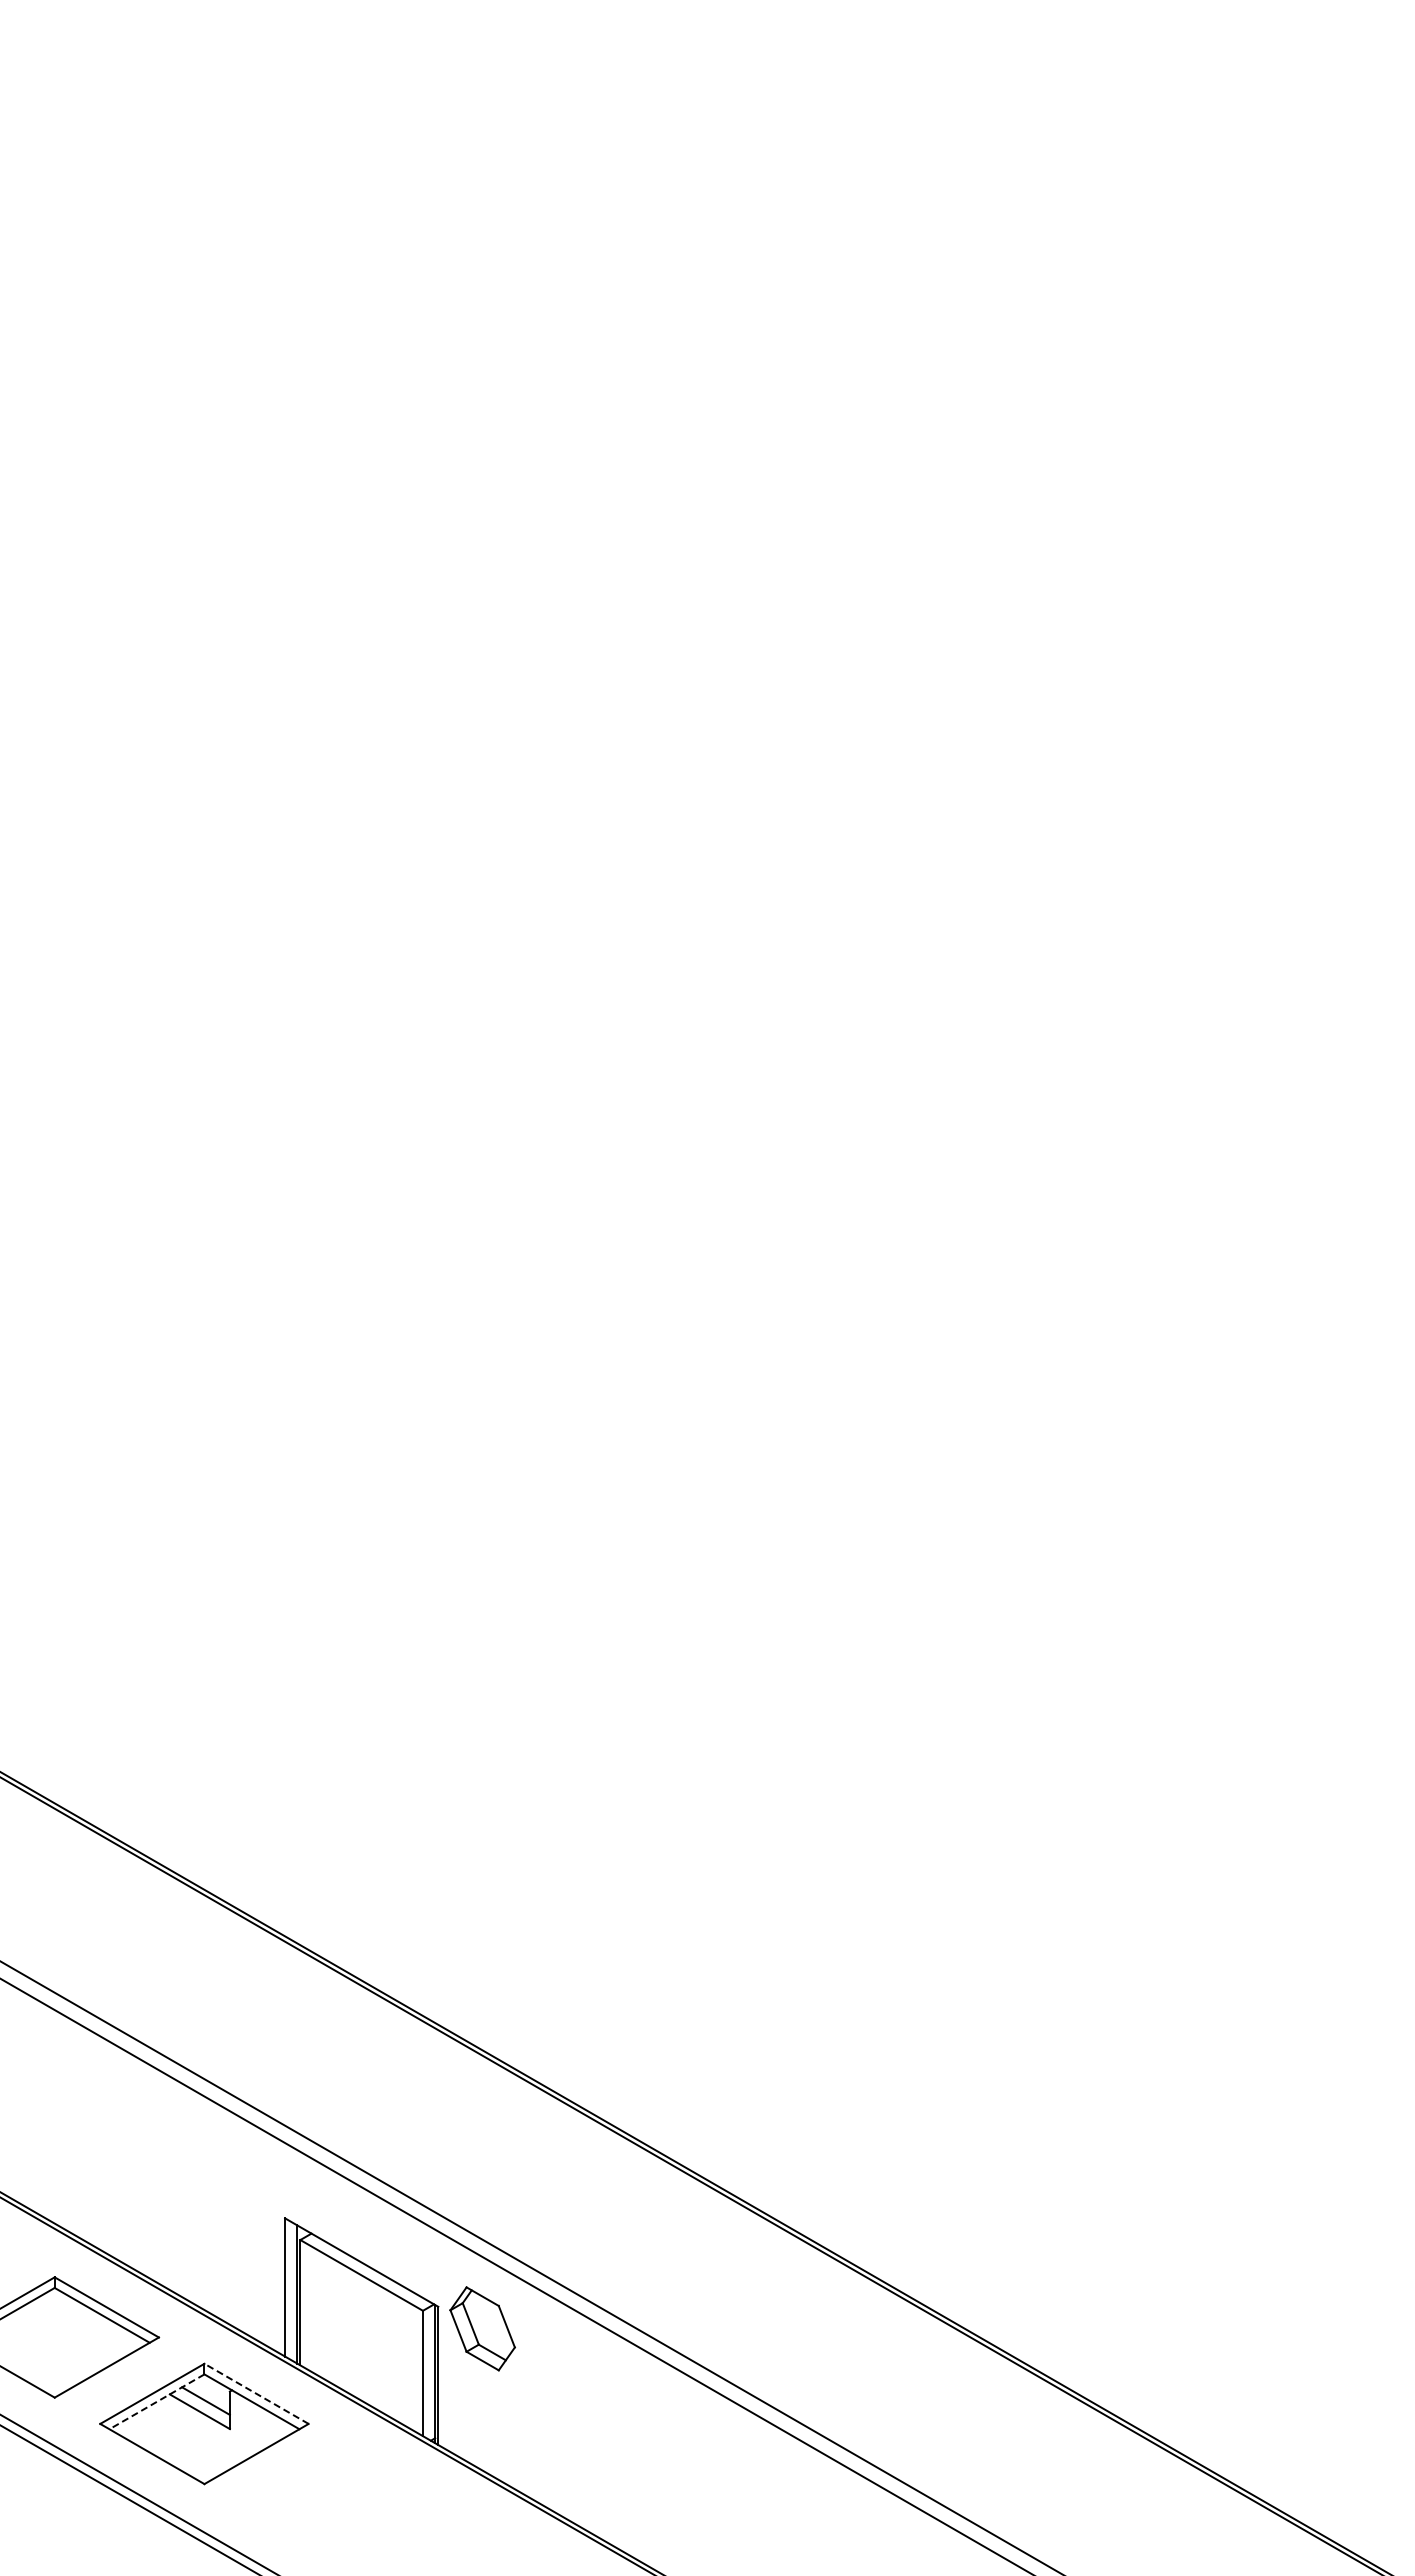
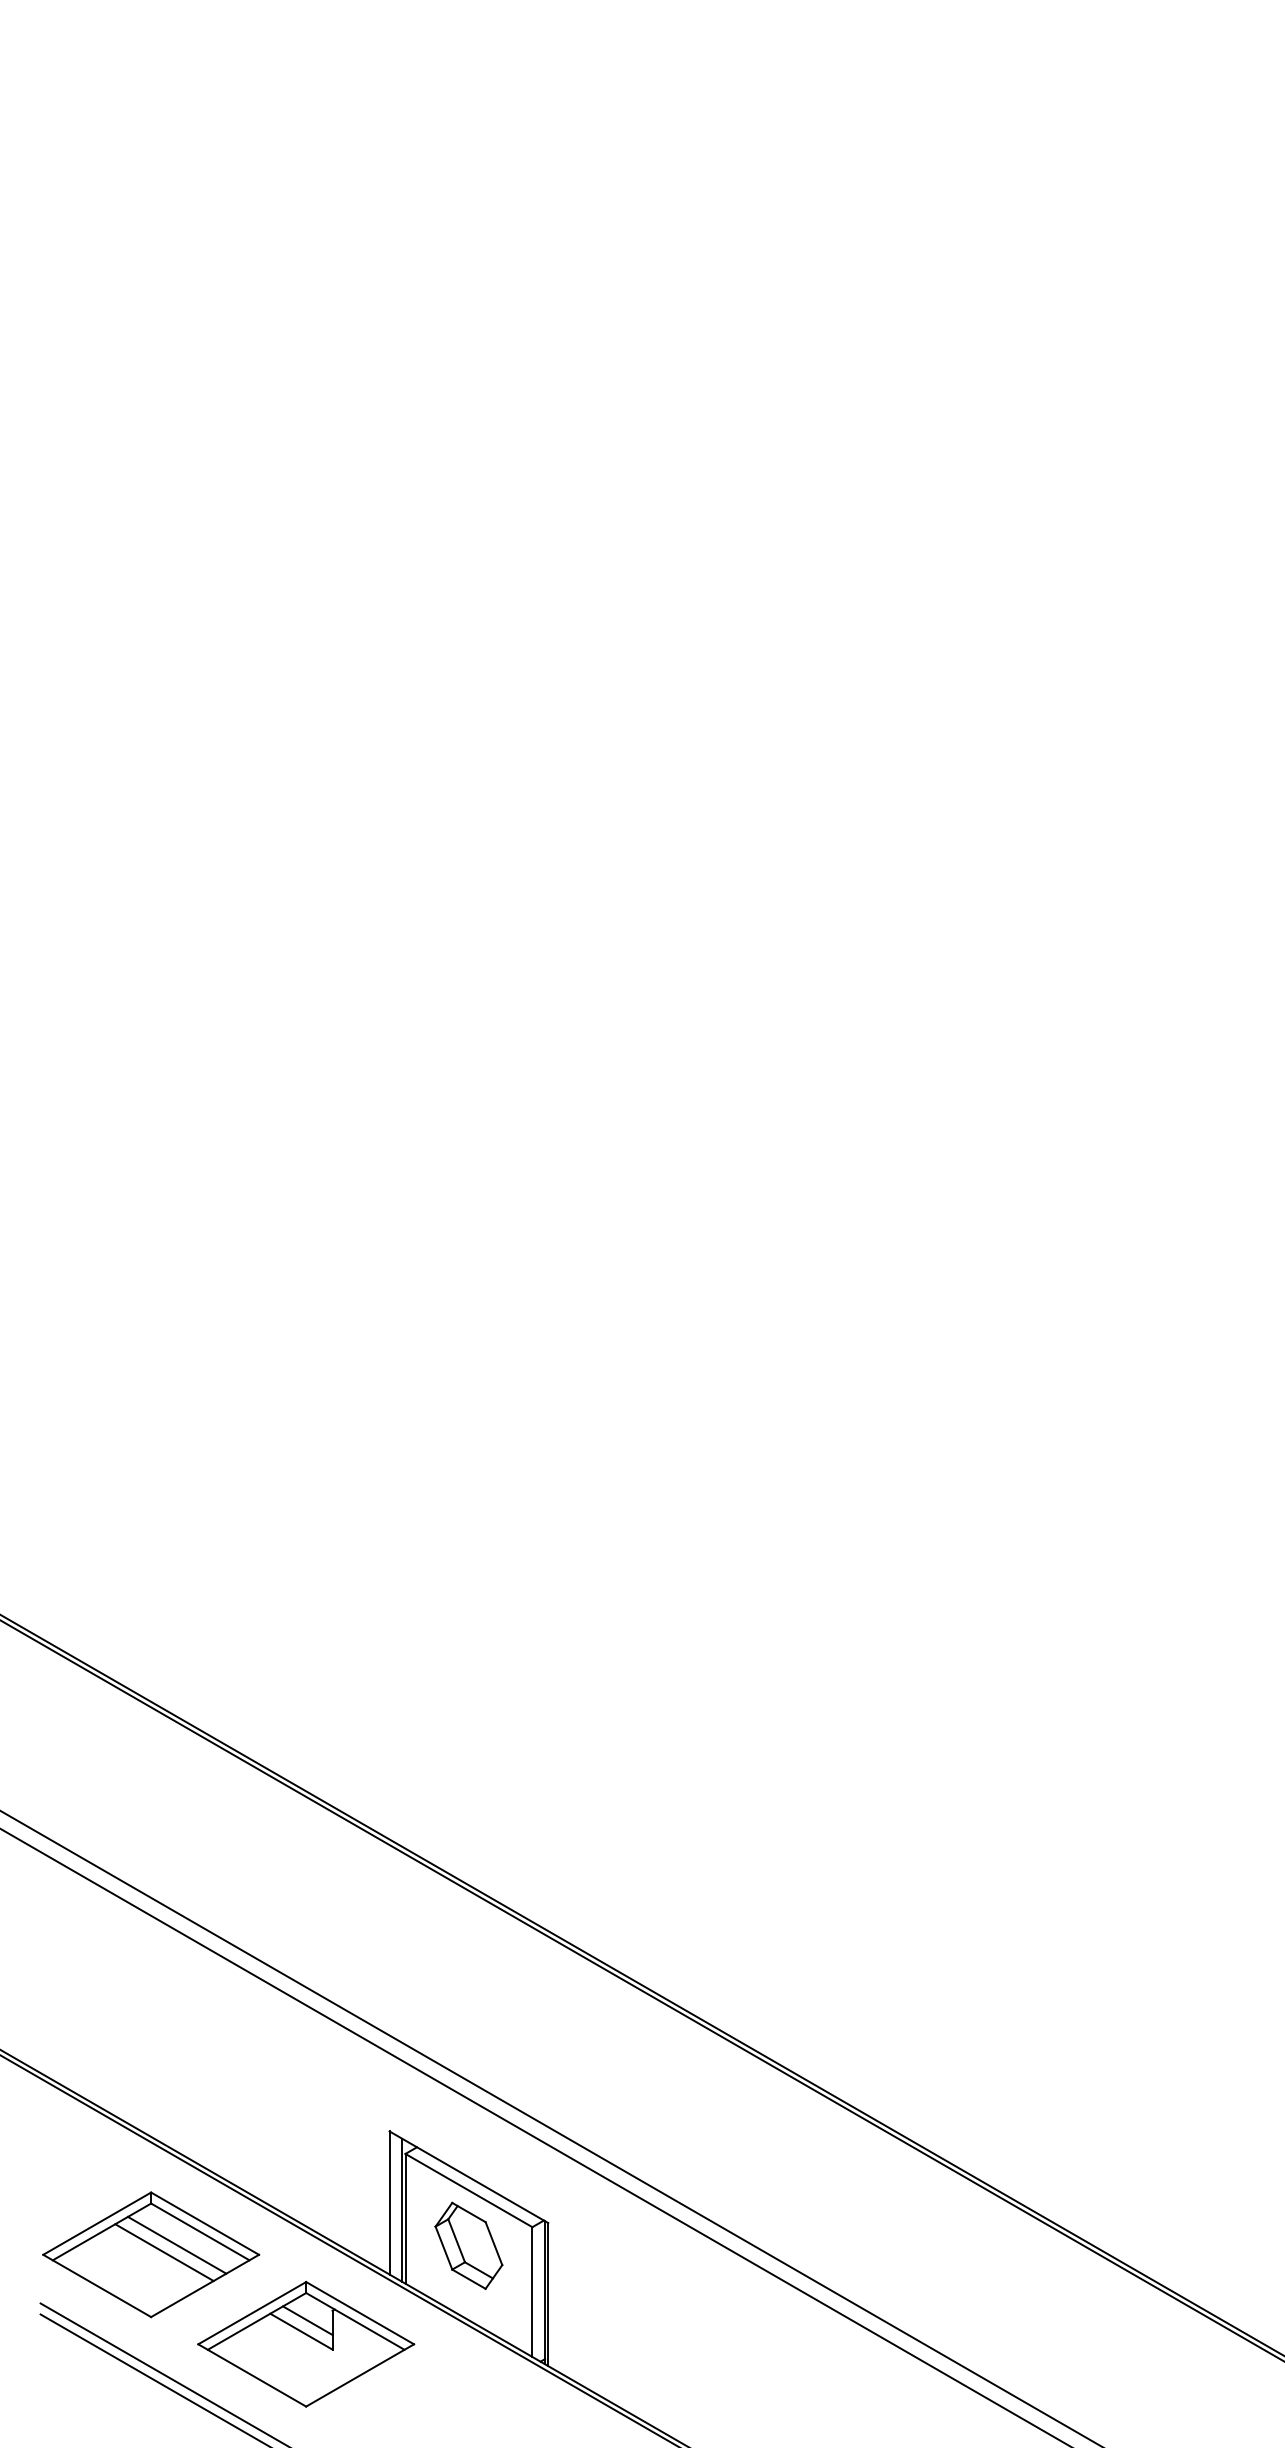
line: (79, 2327) -> (176, 2244), added
part: (482, 2328) -> (468, 2245), moved
line: (67, 2334) -> (164, 2251), added
line: (256, 2393) -> (360, 2312), dashed -> solid
line: (156, 2401) -> (256, 2321), dashed -> solid

